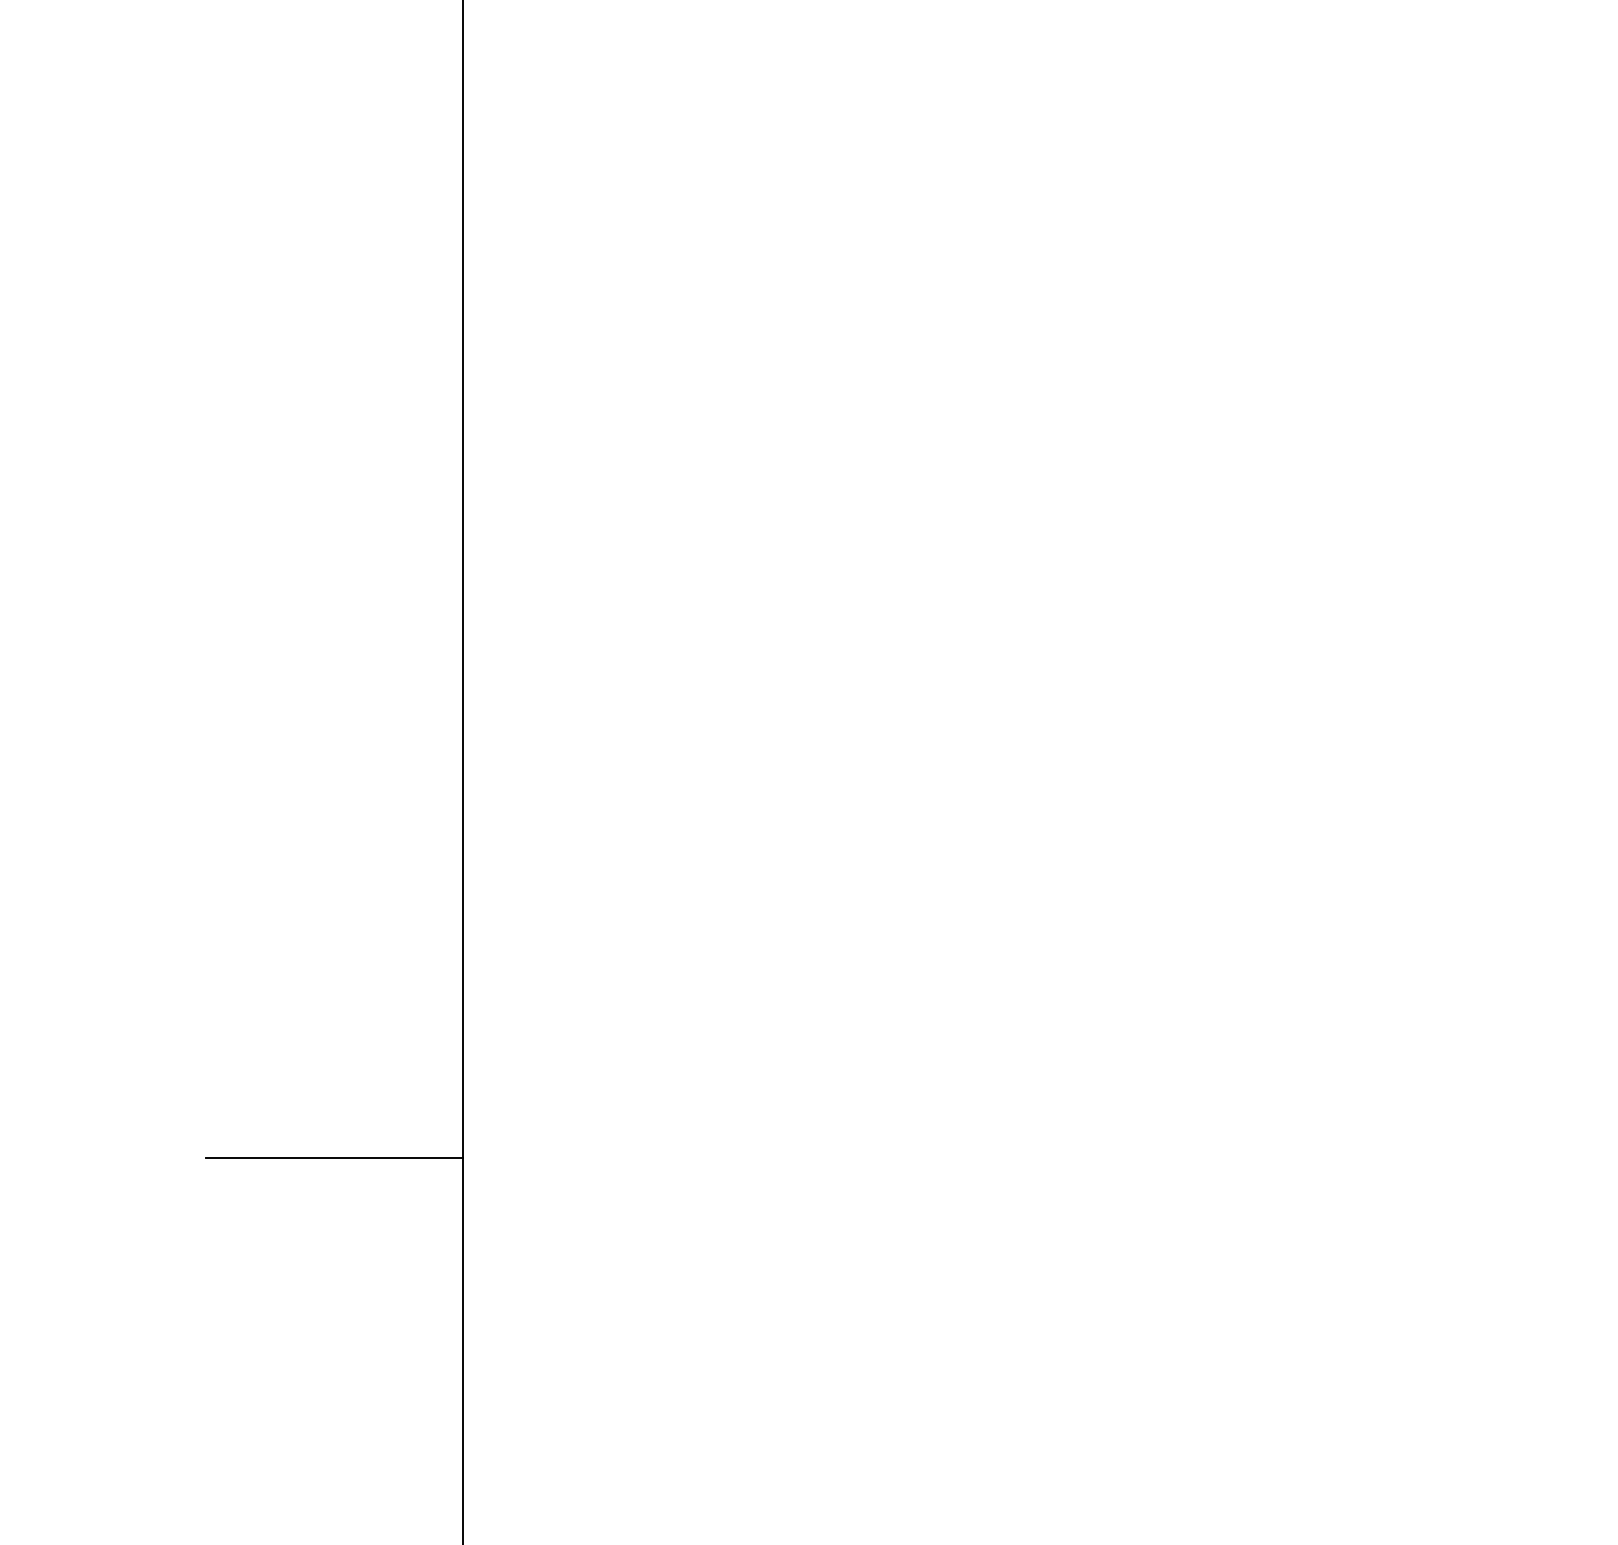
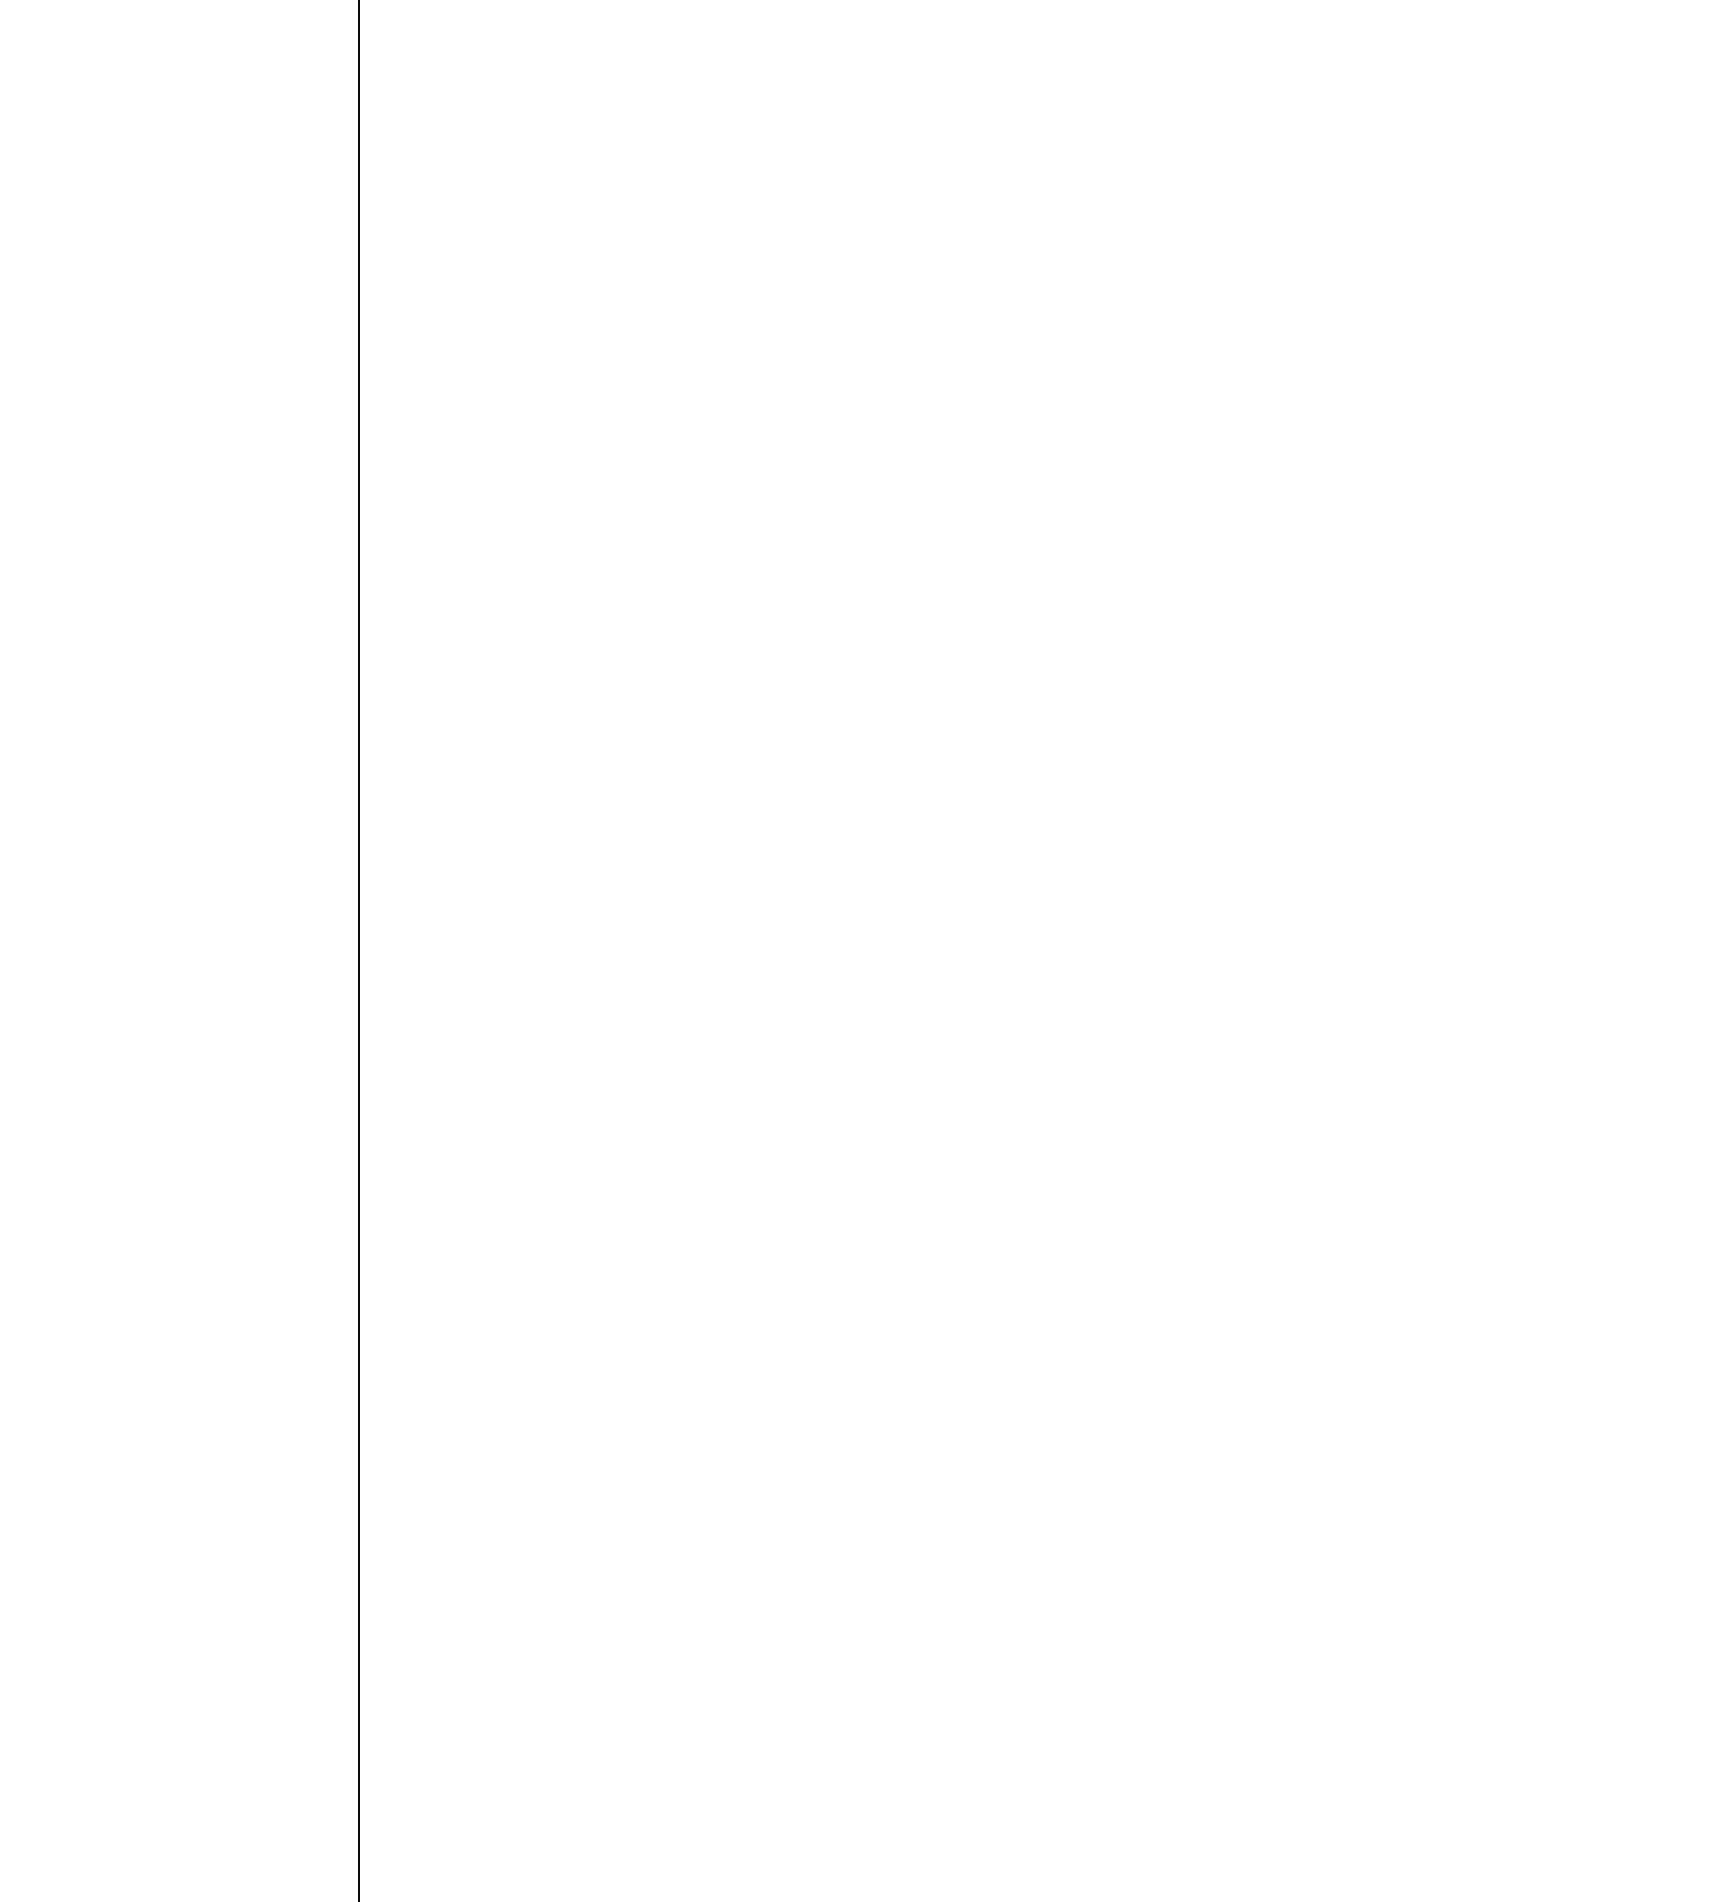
line: (334, 1158) -> (228, 1240), removed

